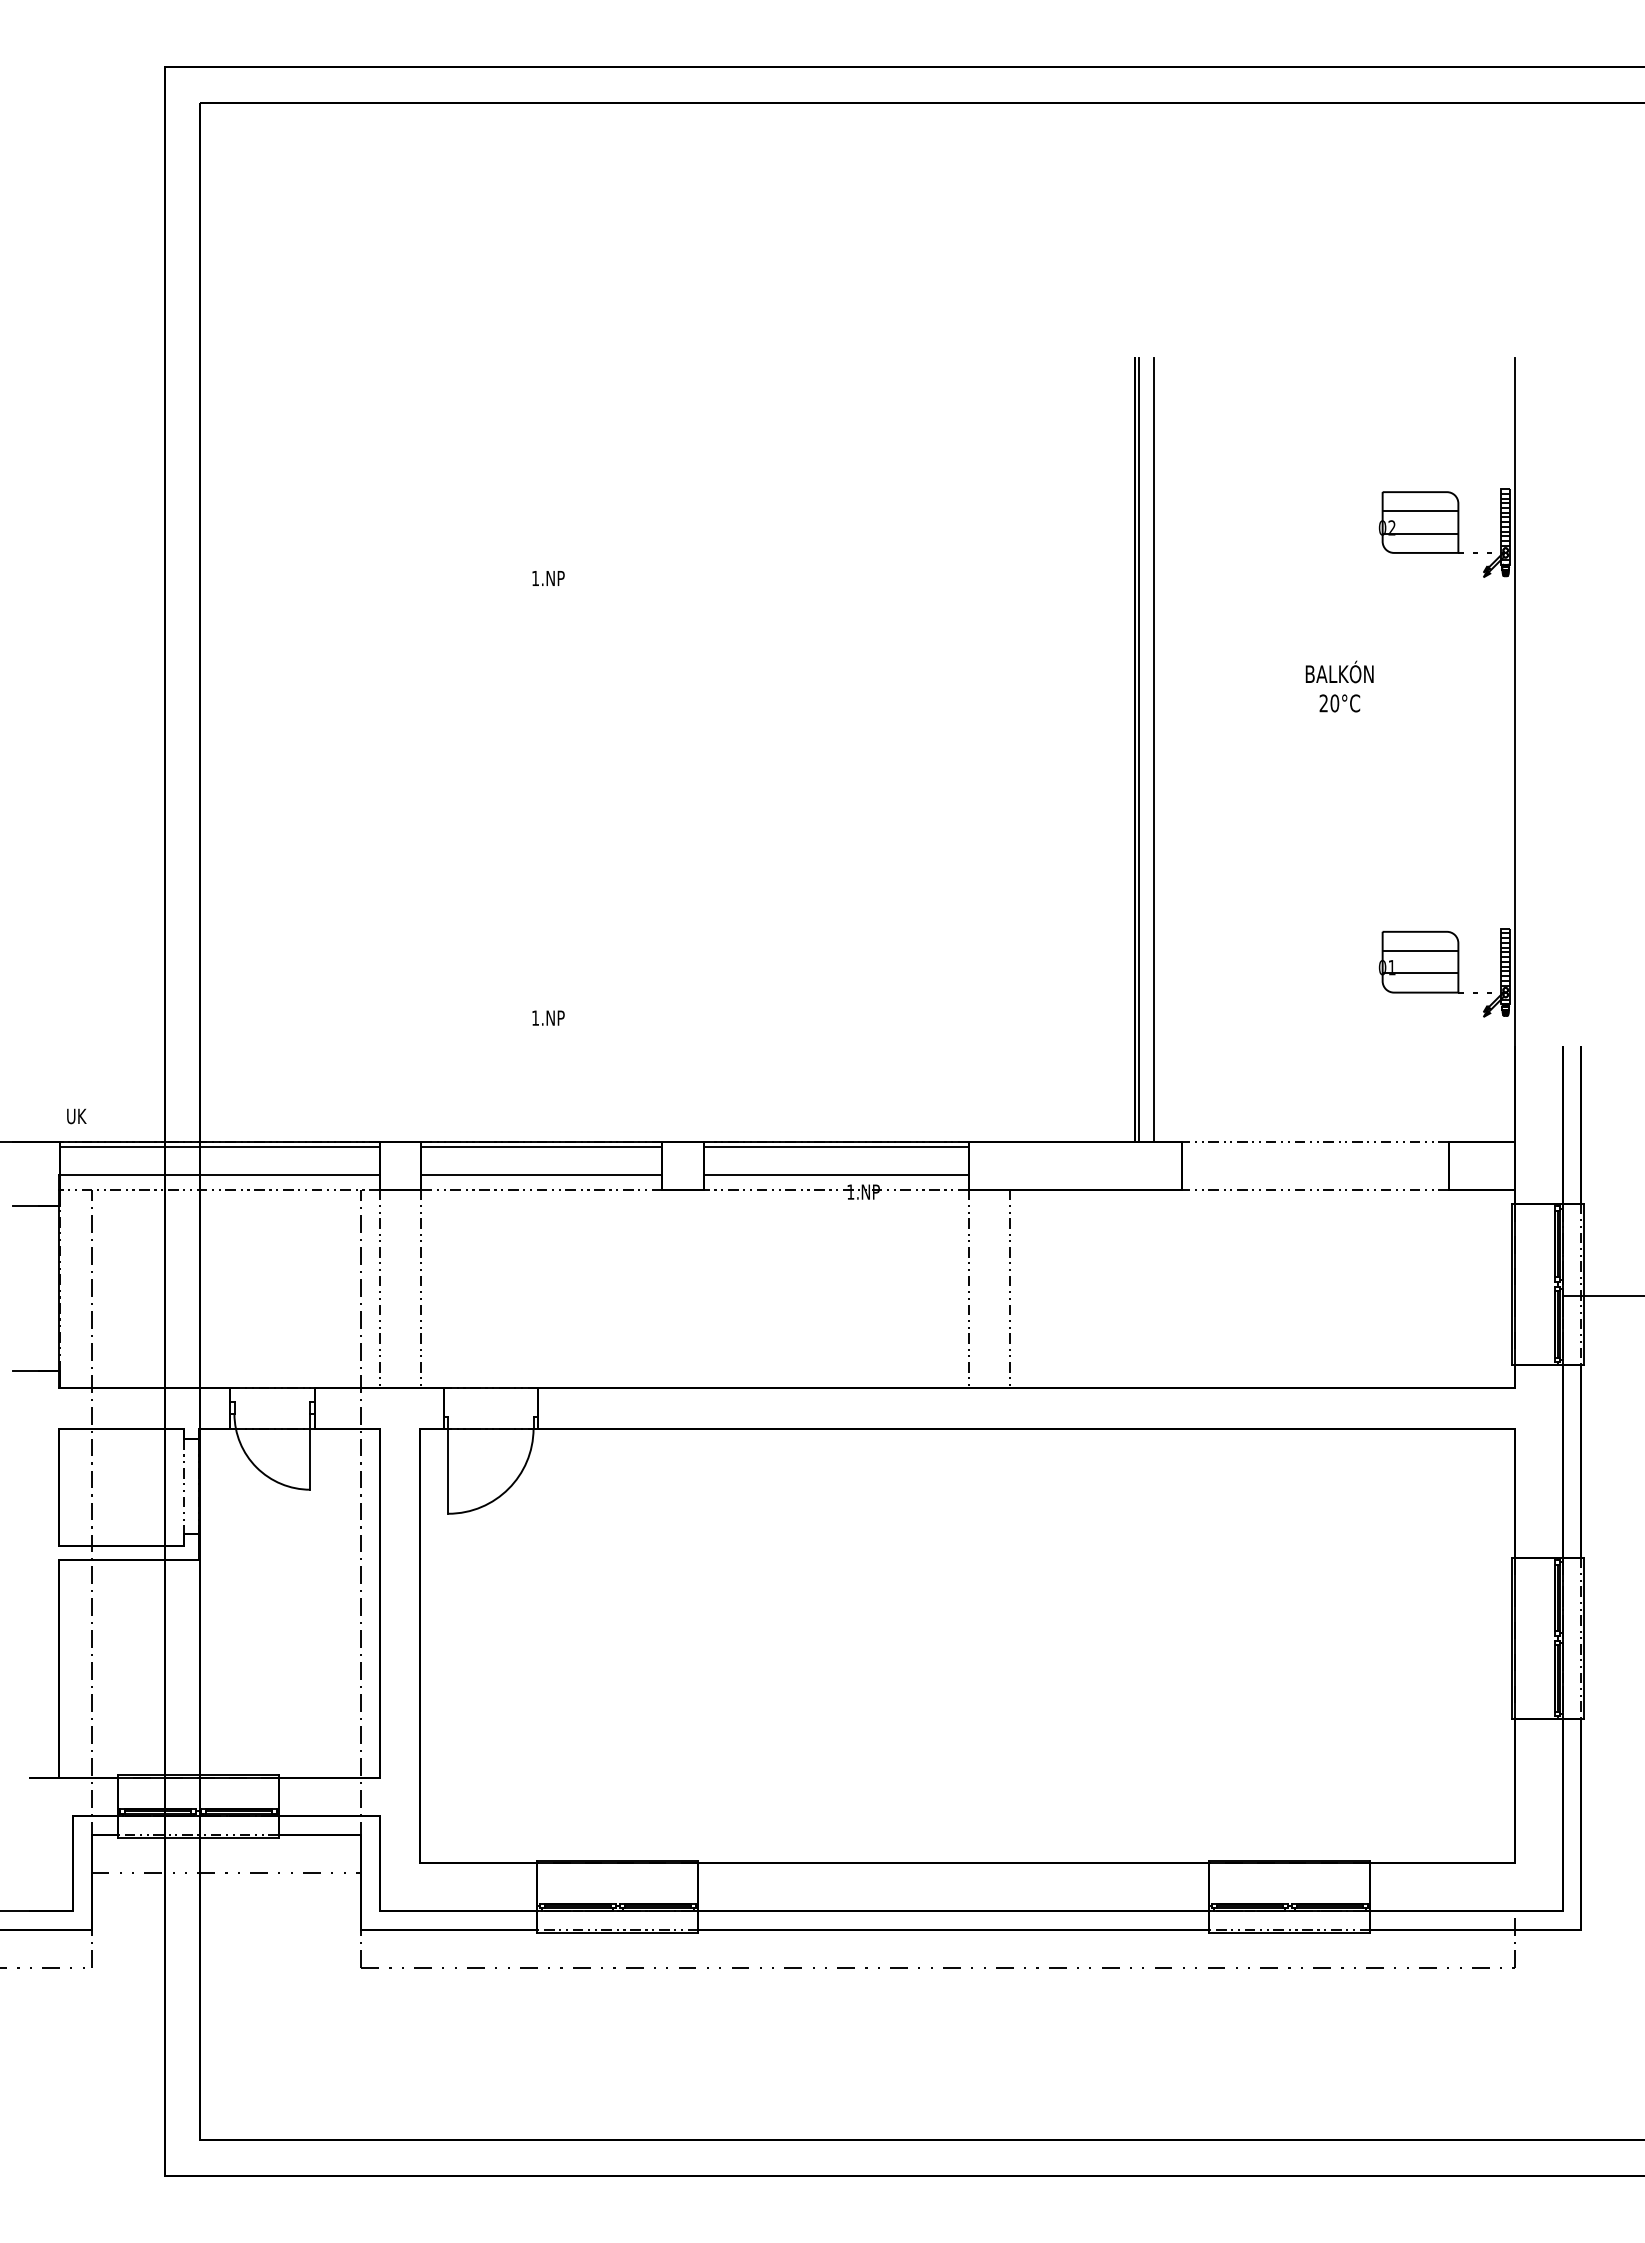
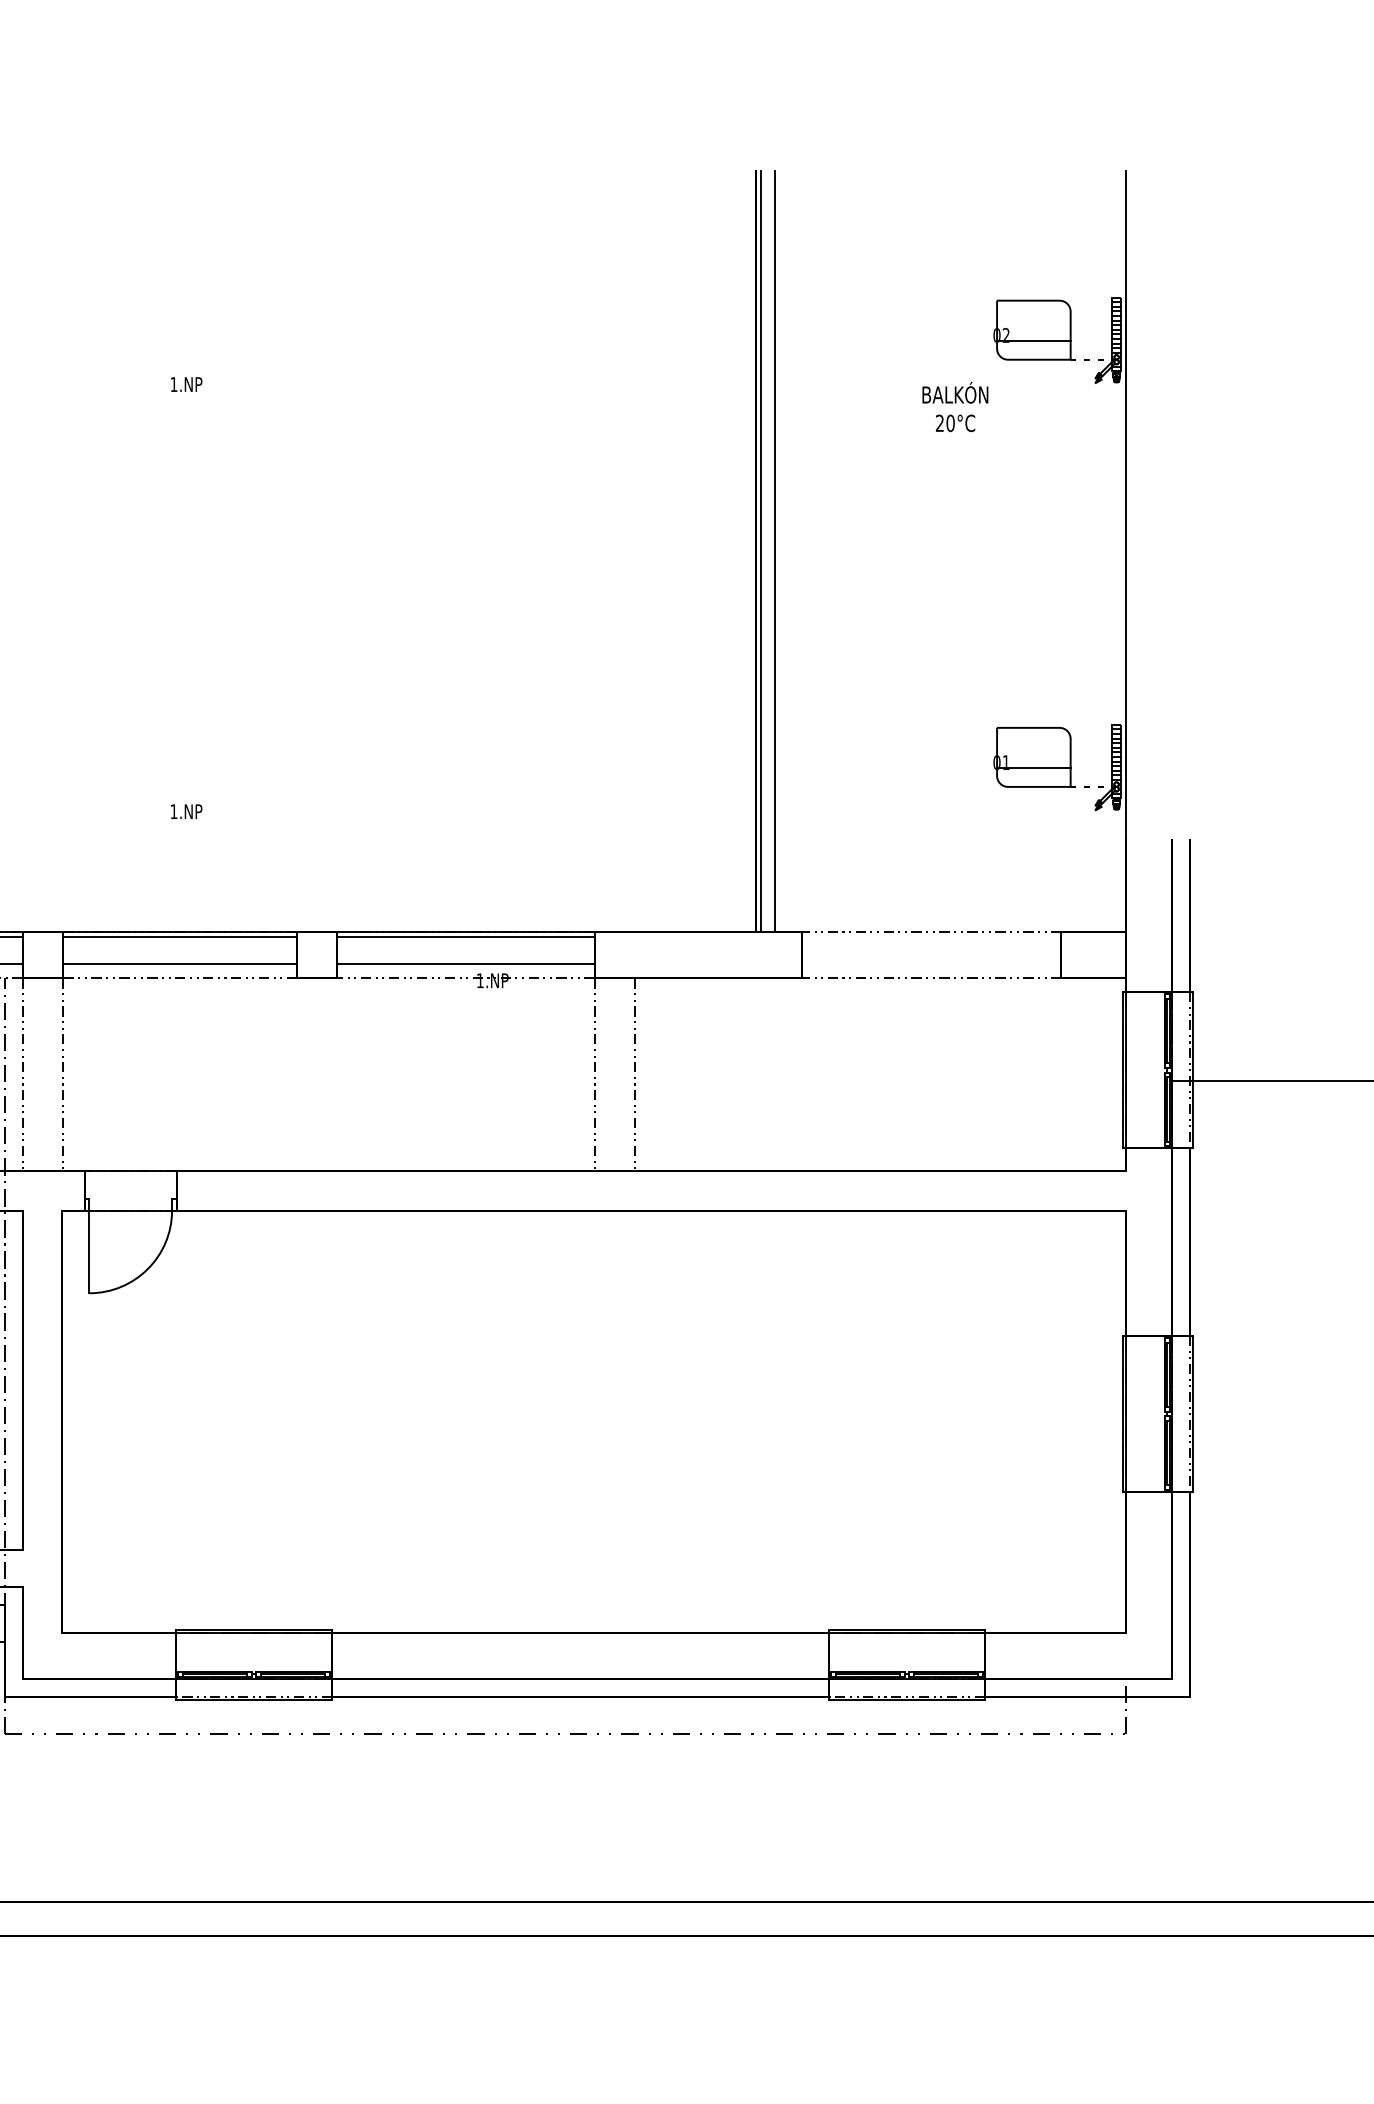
line: (1420, 511) -> (1033, 319), removed
text: (1339, 686) -> (955, 406), moved
line: (1420, 950) -> (1033, 746), removed

